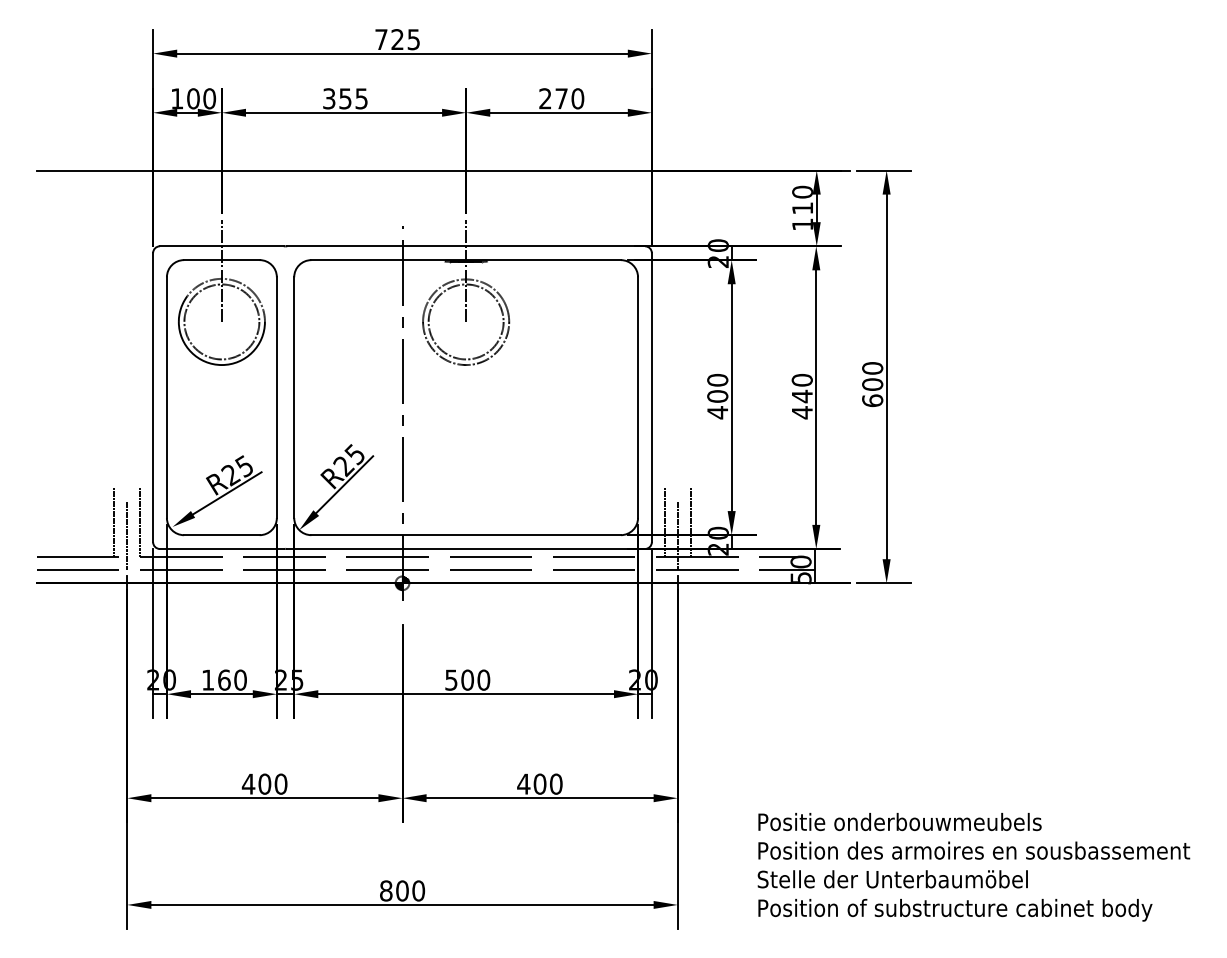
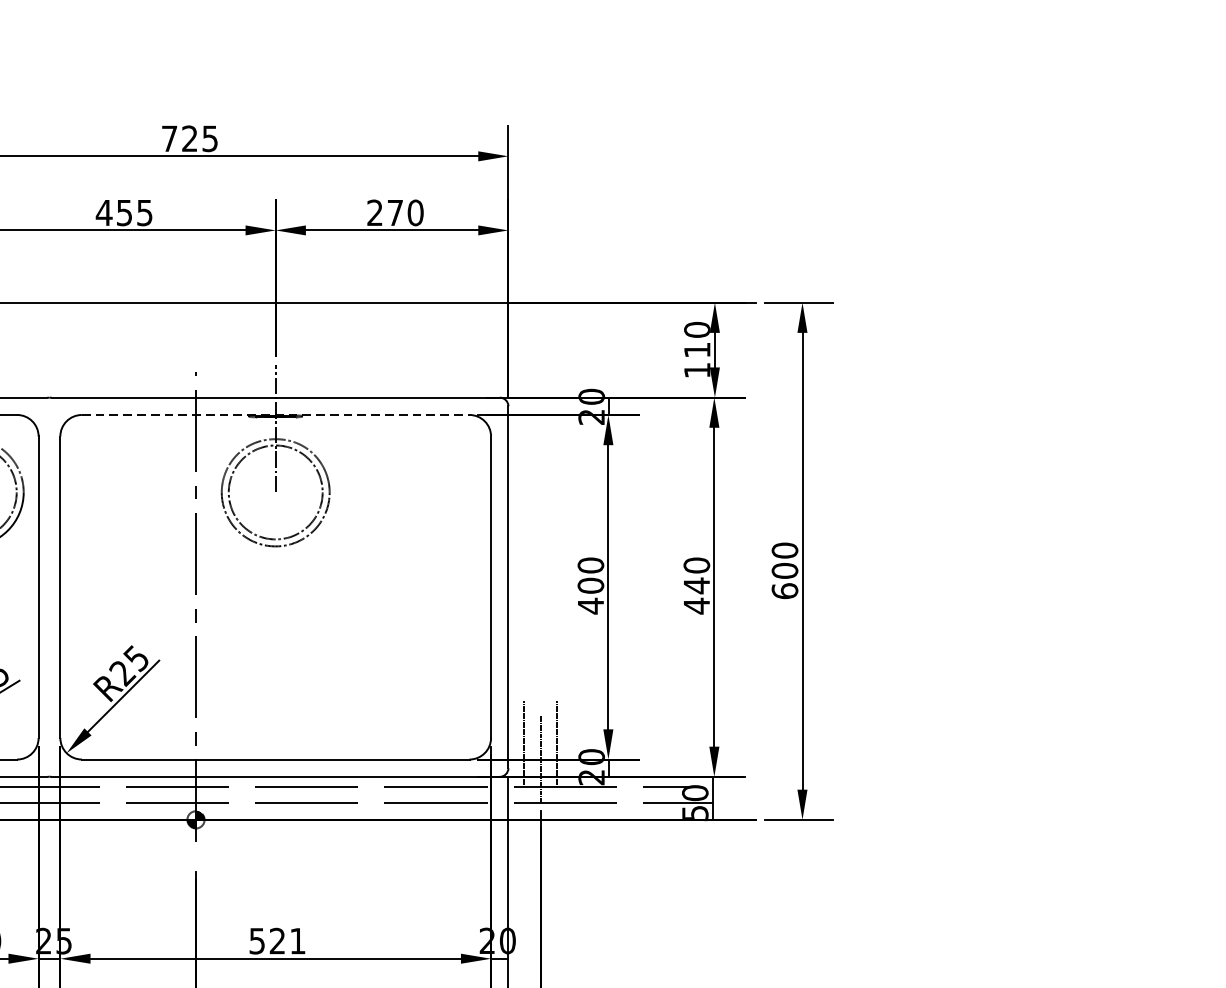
text: (328, 98) -> (103, 212), 355 -> 455
line: (466, 260) -> (276, 415), solid -> dashed
text: (475, 679) -> (287, 940), 500 -> 521

